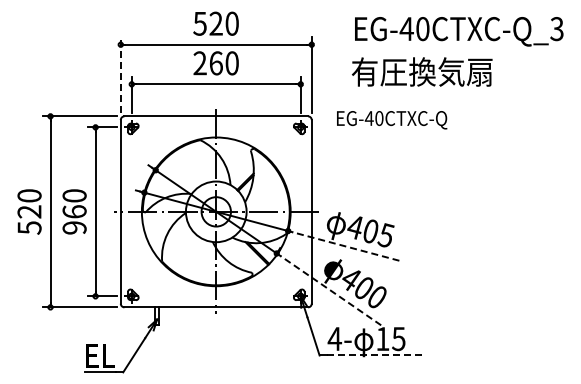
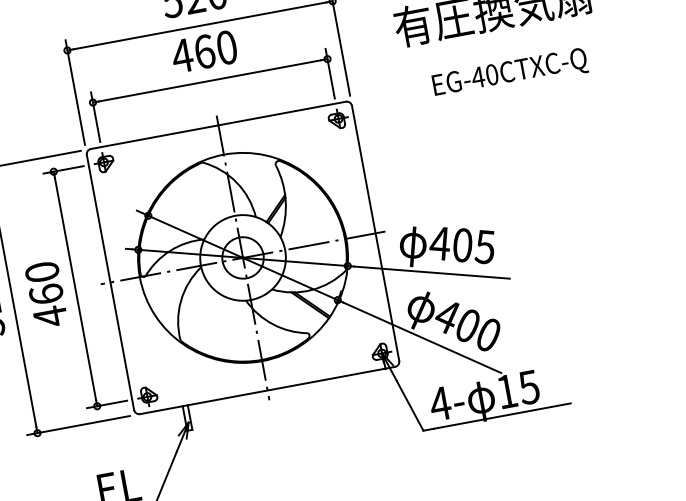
text: (199, 63) -> (181, 56), 260 -> 460
line: (120, 75) -> (74, 93), dashed -> solid
text: (392, 120) -> (510, 74), moved
text: (74, 227) -> (50, 316), 960 -> 460
line: (345, 246) -> (431, 272), dashed -> solid
line: (330, 290) -> (421, 337), dashed -> solid
line: (376, 355) -> (502, 416), dashed -> solid

